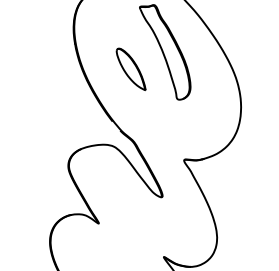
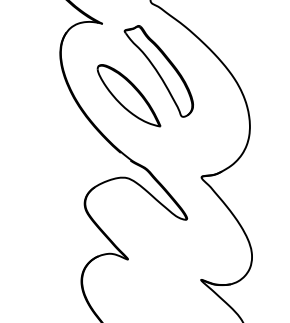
part: (131, 68) -> (128, 95), size x1.67

